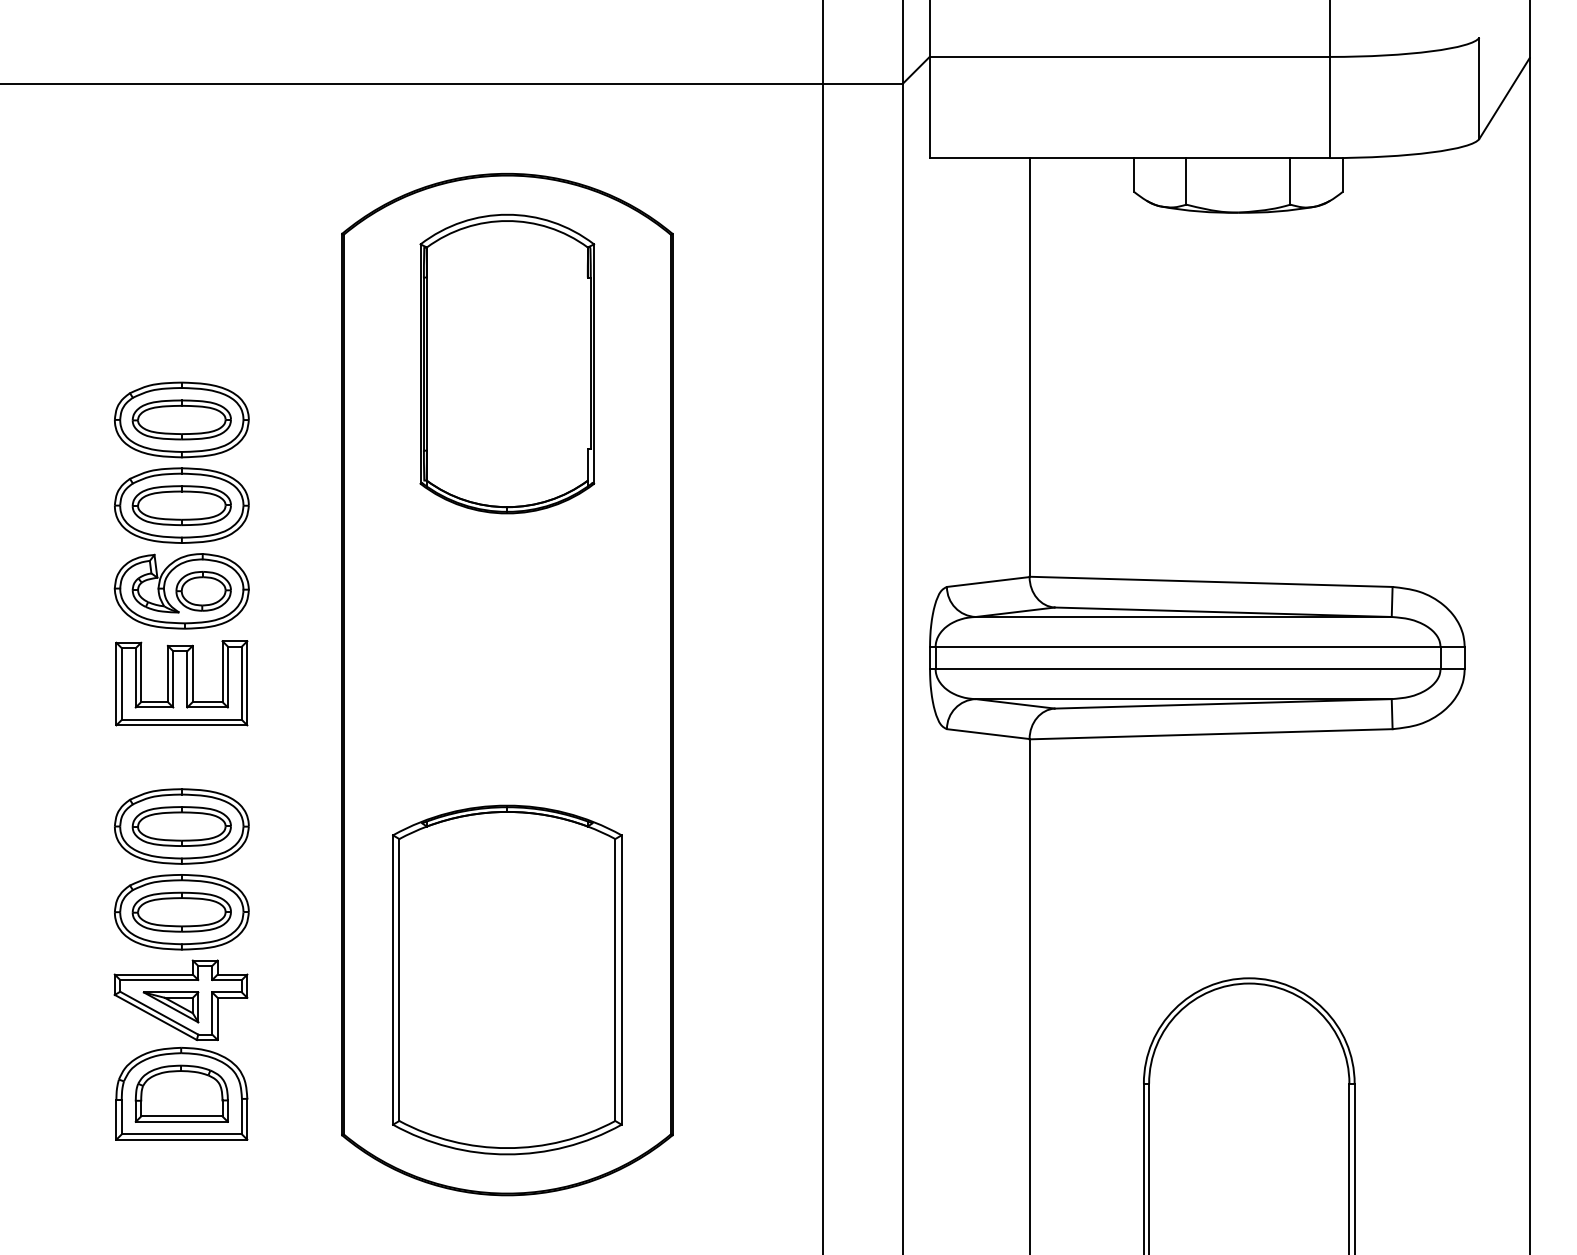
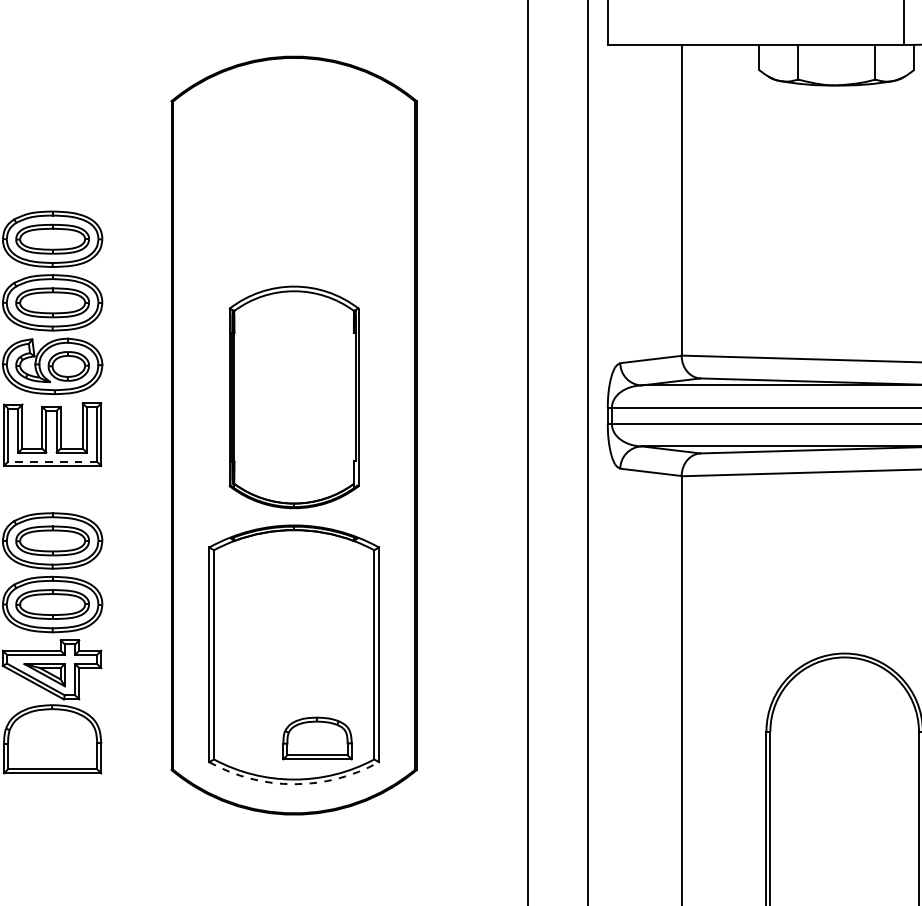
part: (507, 363) -> (294, 396), moved
line: (181, 719) -> (52, 461), solid -> dashed
part: (181, 1093) -> (317, 738), moved
arc: (507, 1154) -> (294, 784), solid -> dashed

